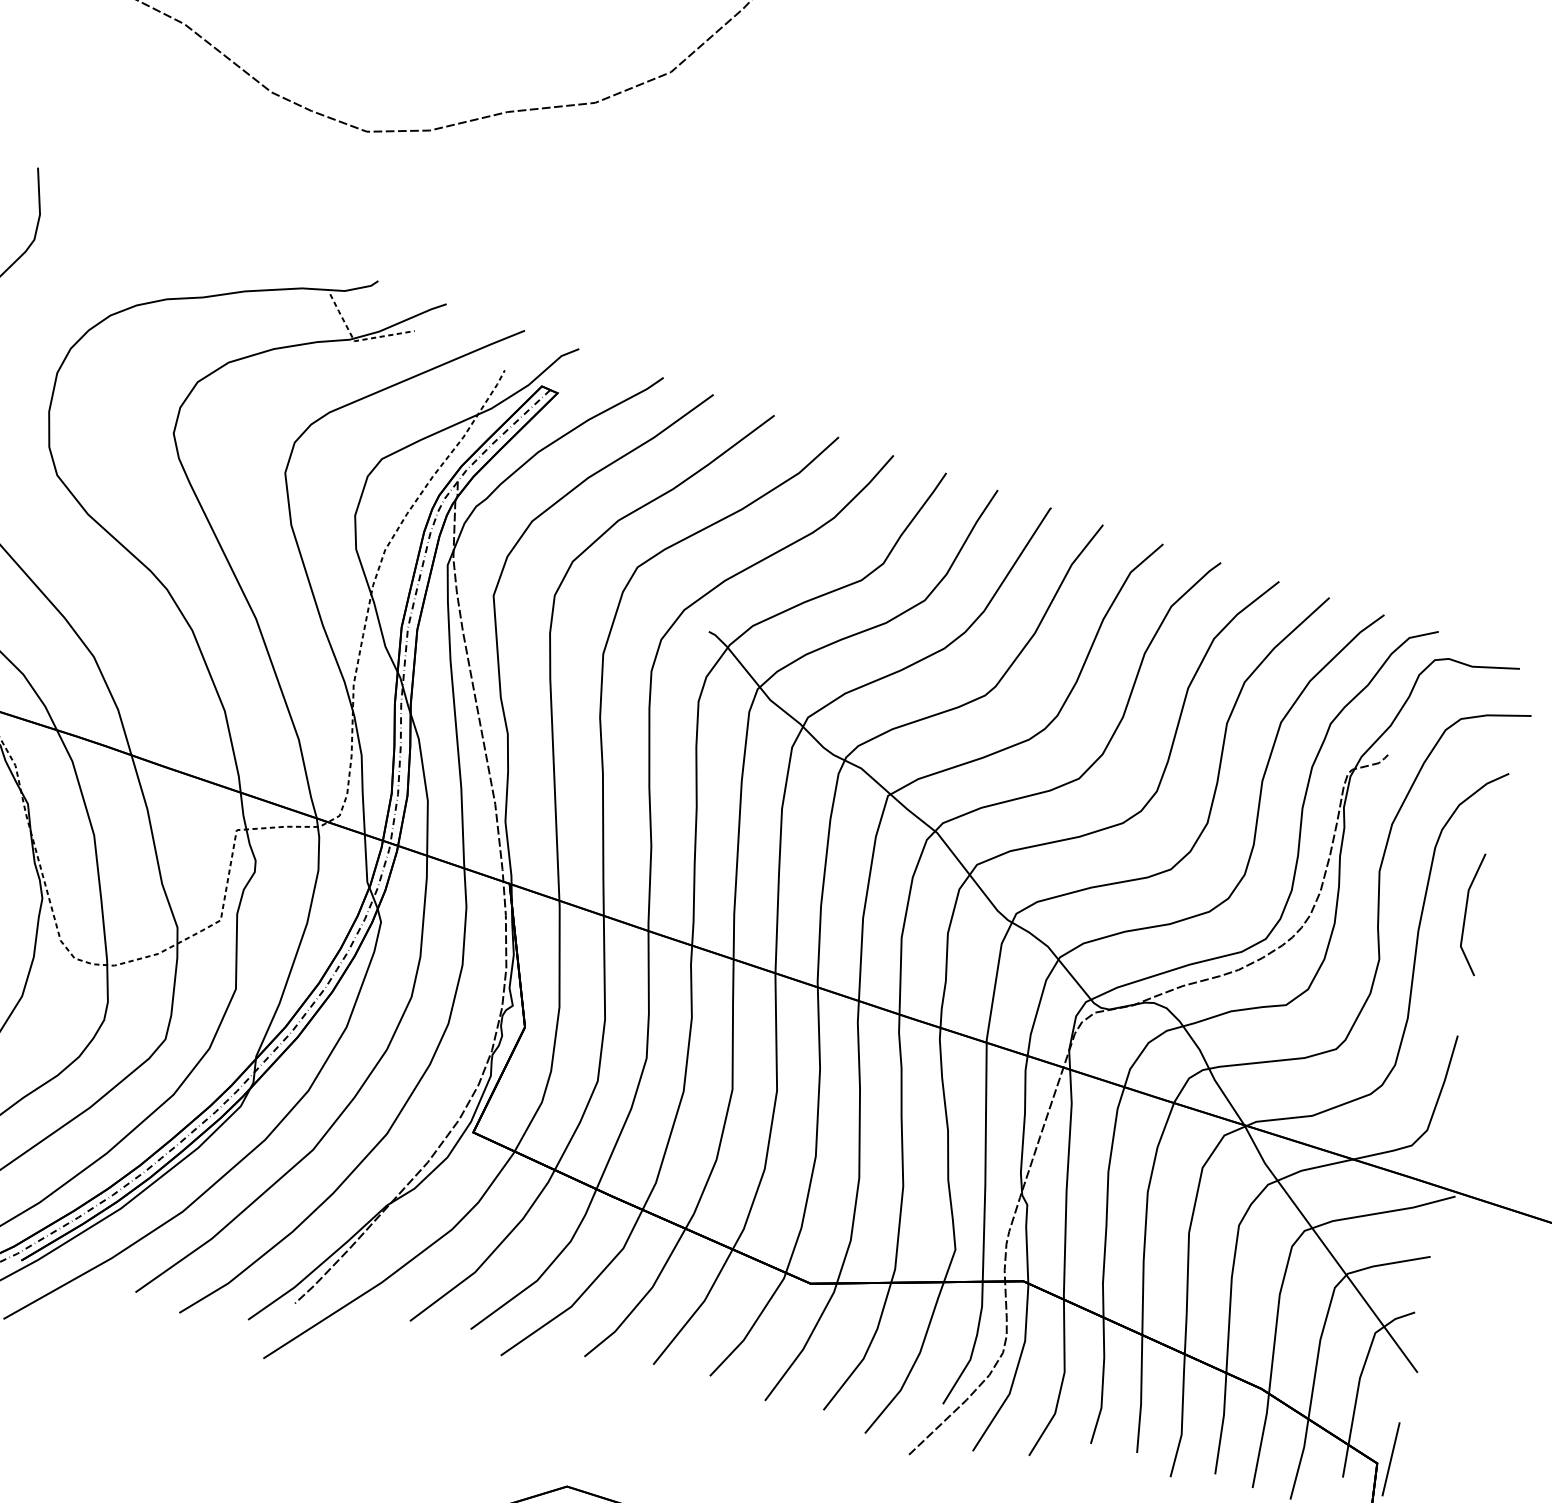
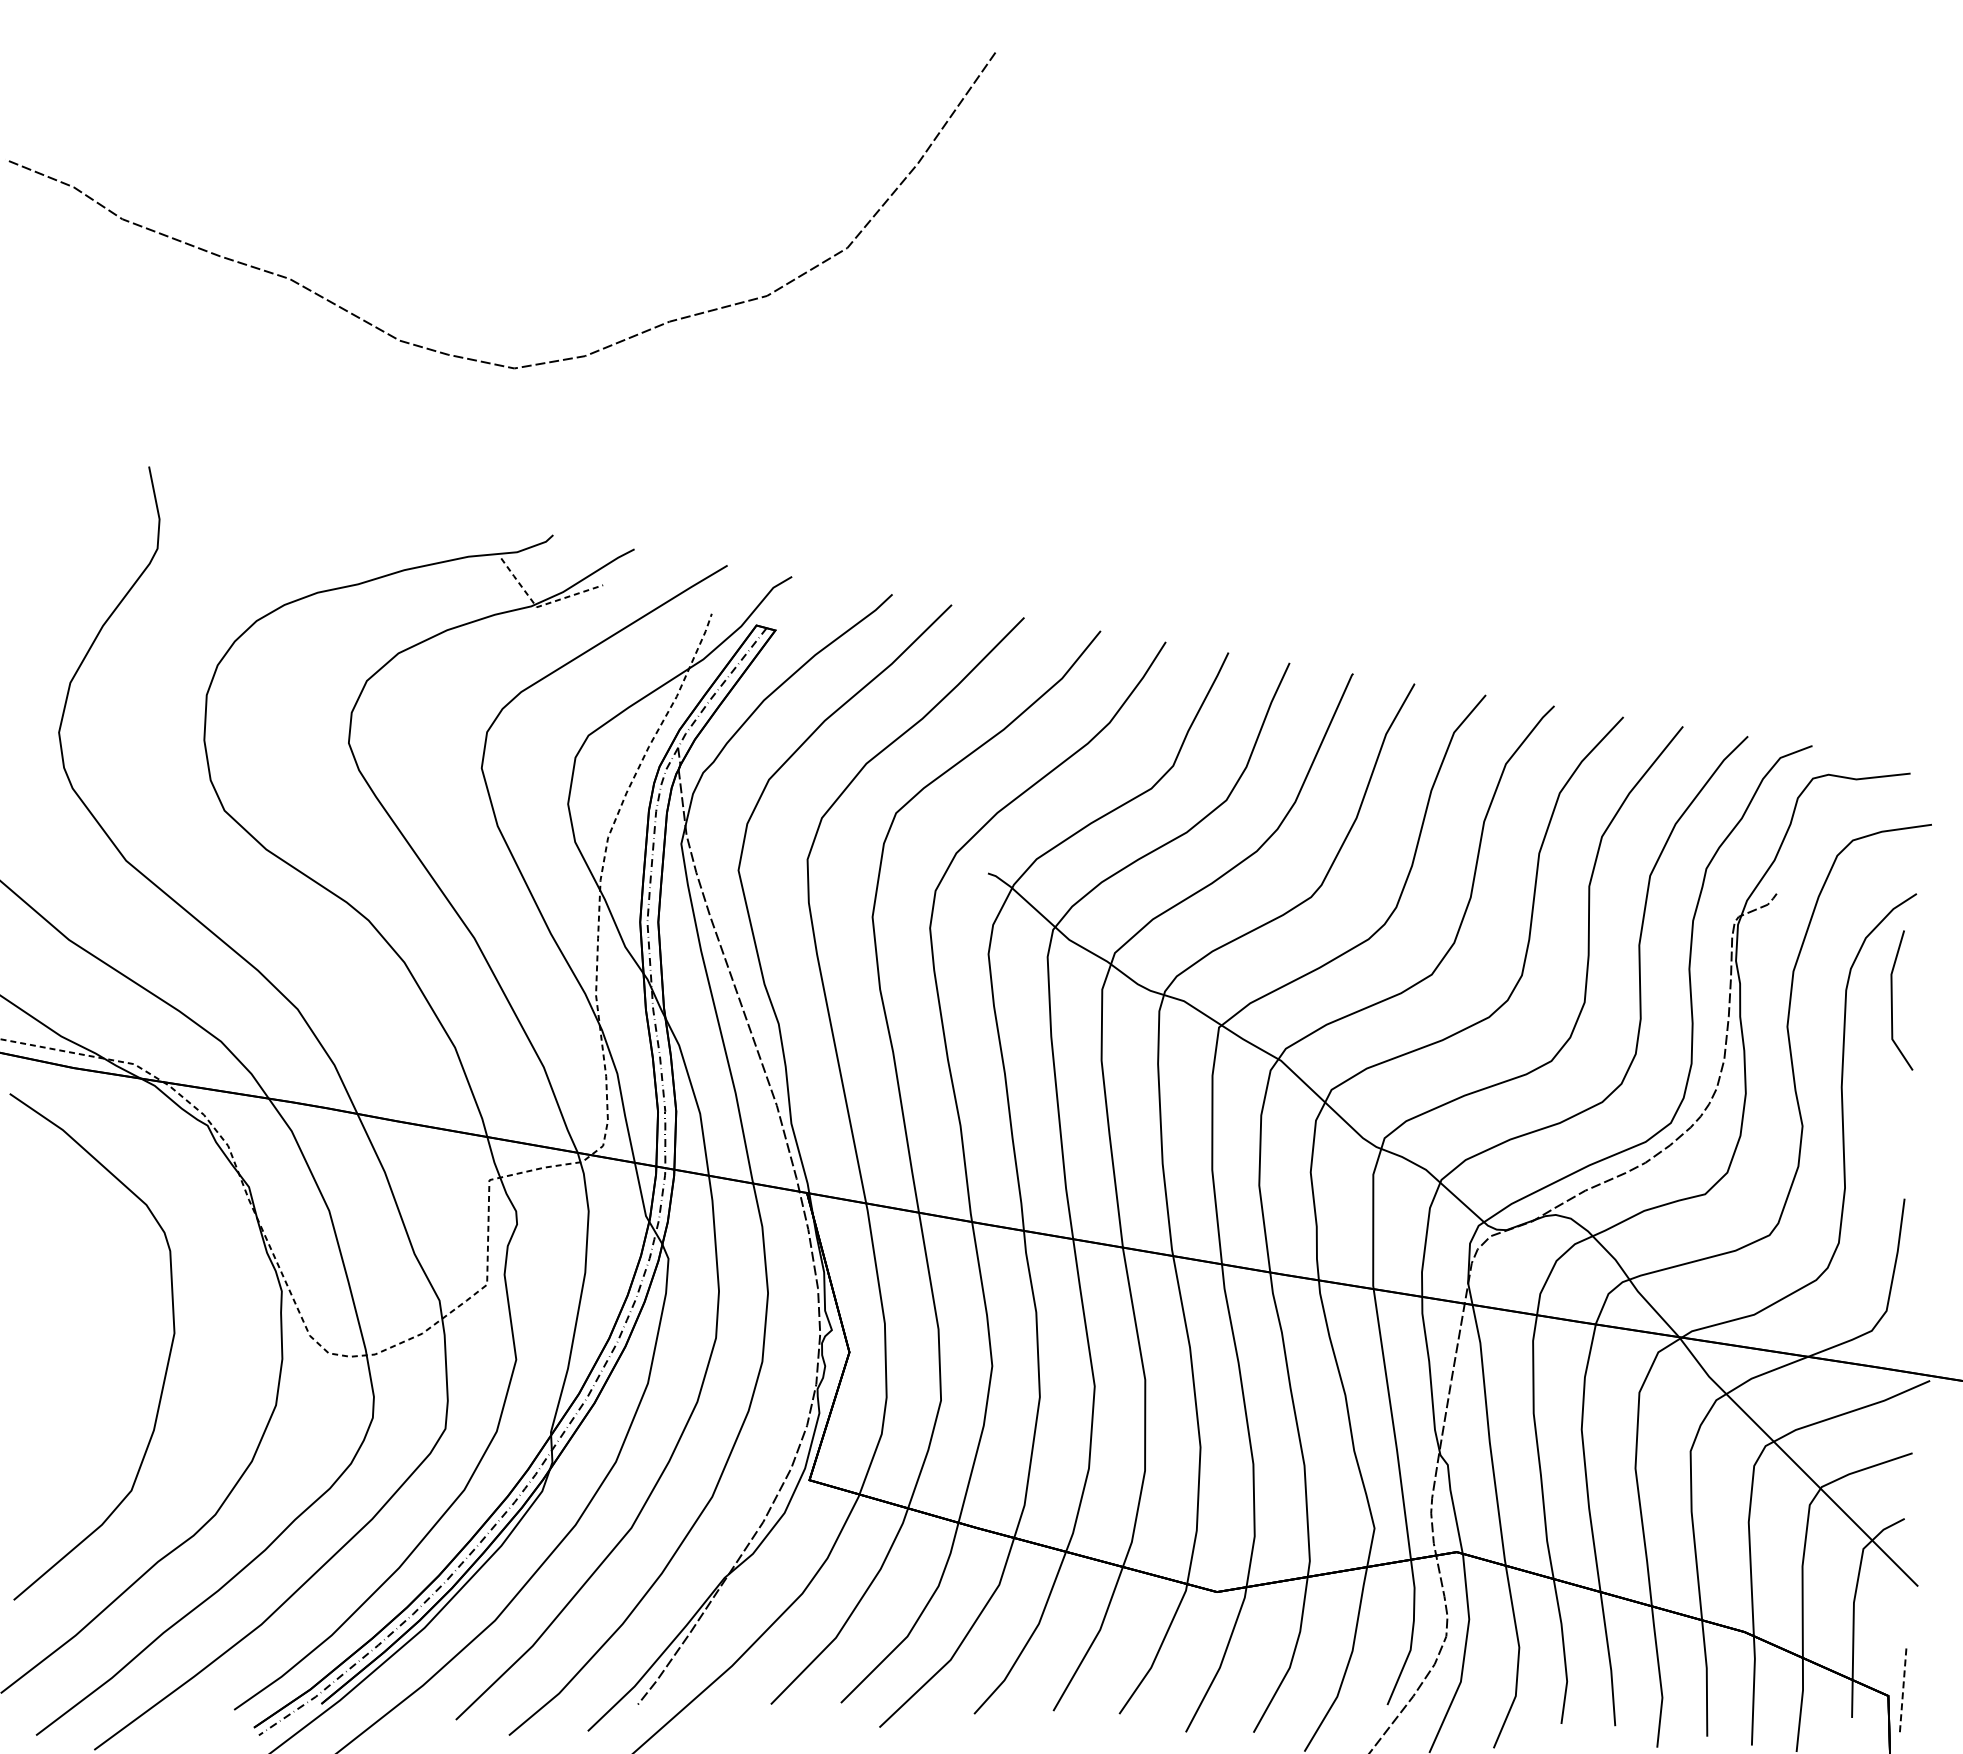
line: (1466, 912) -> (1892, 1000), moved
line: (1391, 1458) -> (1903, 1688), solid -> dashed

